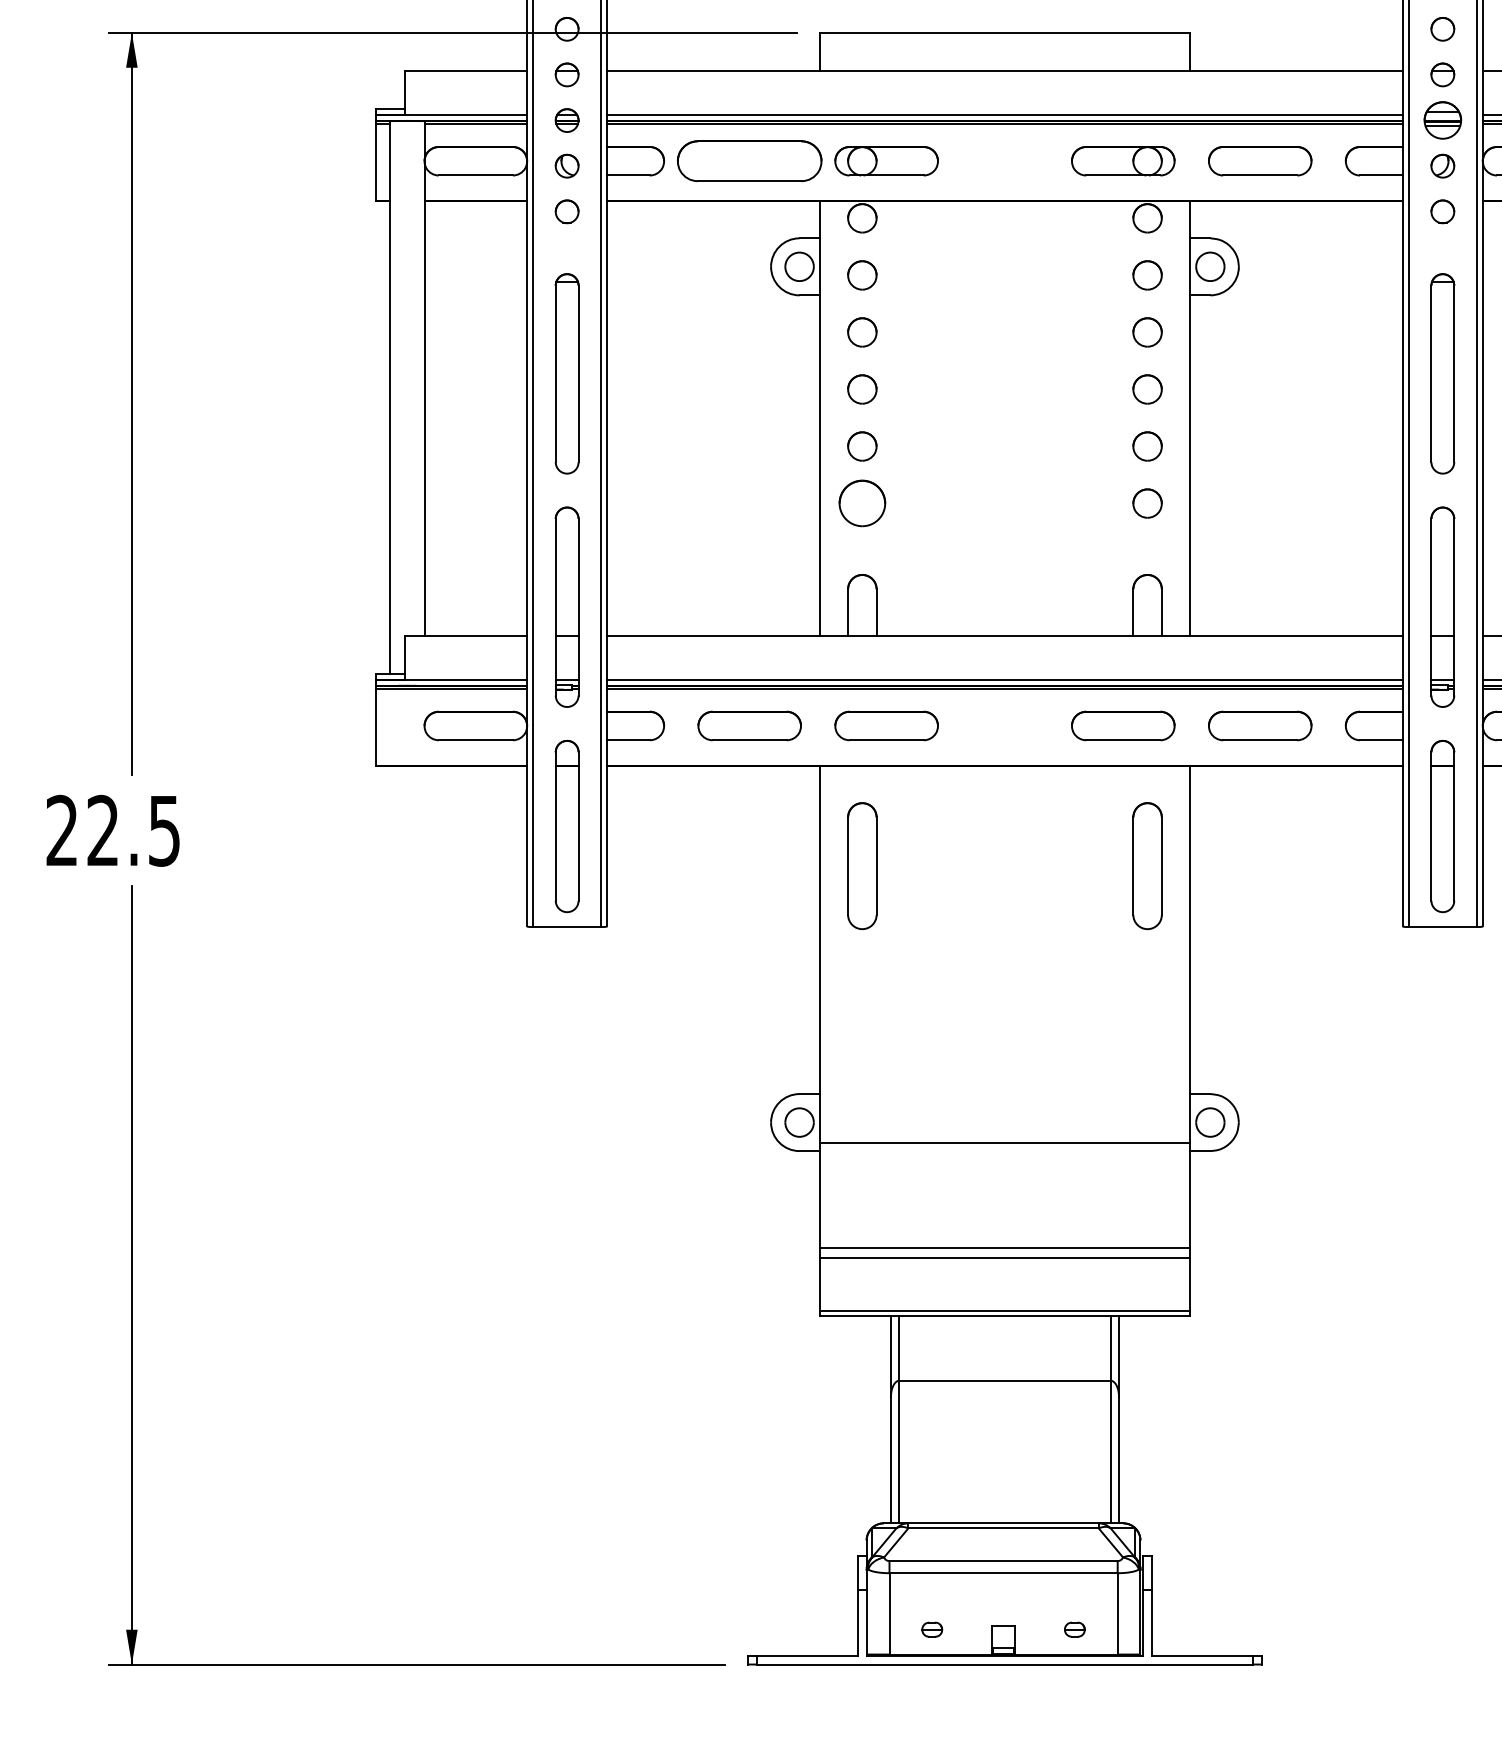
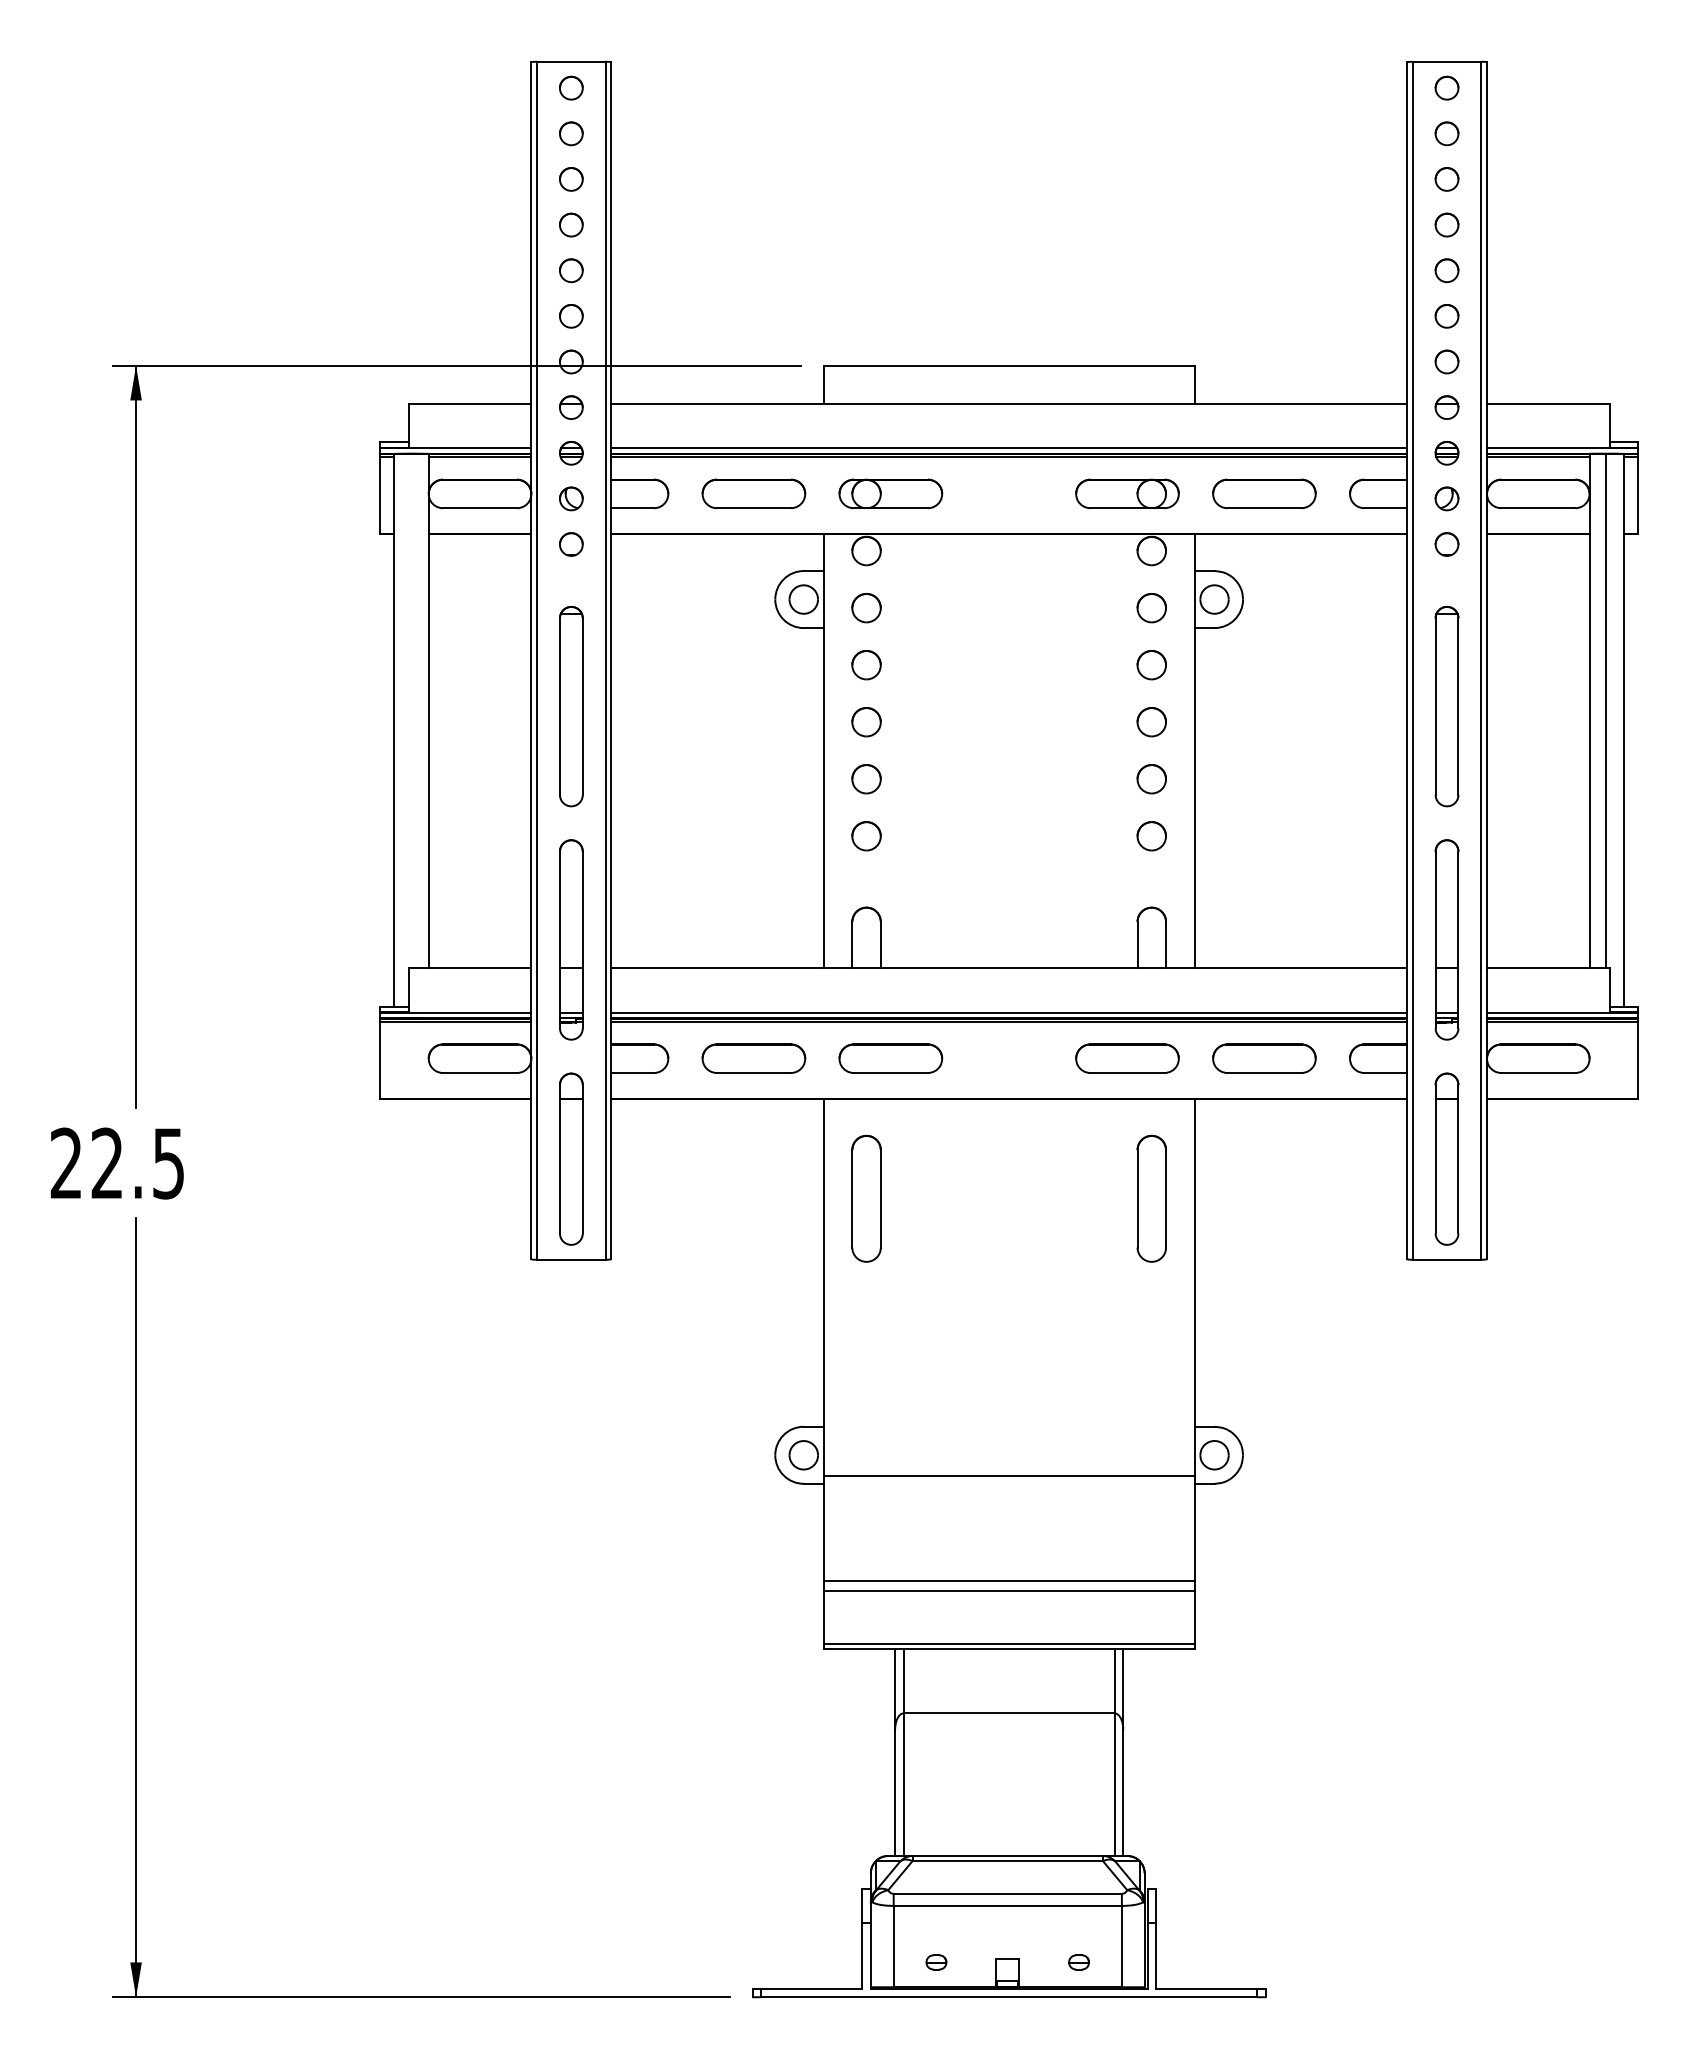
part: (1442, 120) -> (1446, 453), size x0.62
part: (749, 160) -> (753, 493), size x0.71
part: (862, 503) -> (866, 836), size x0.62

